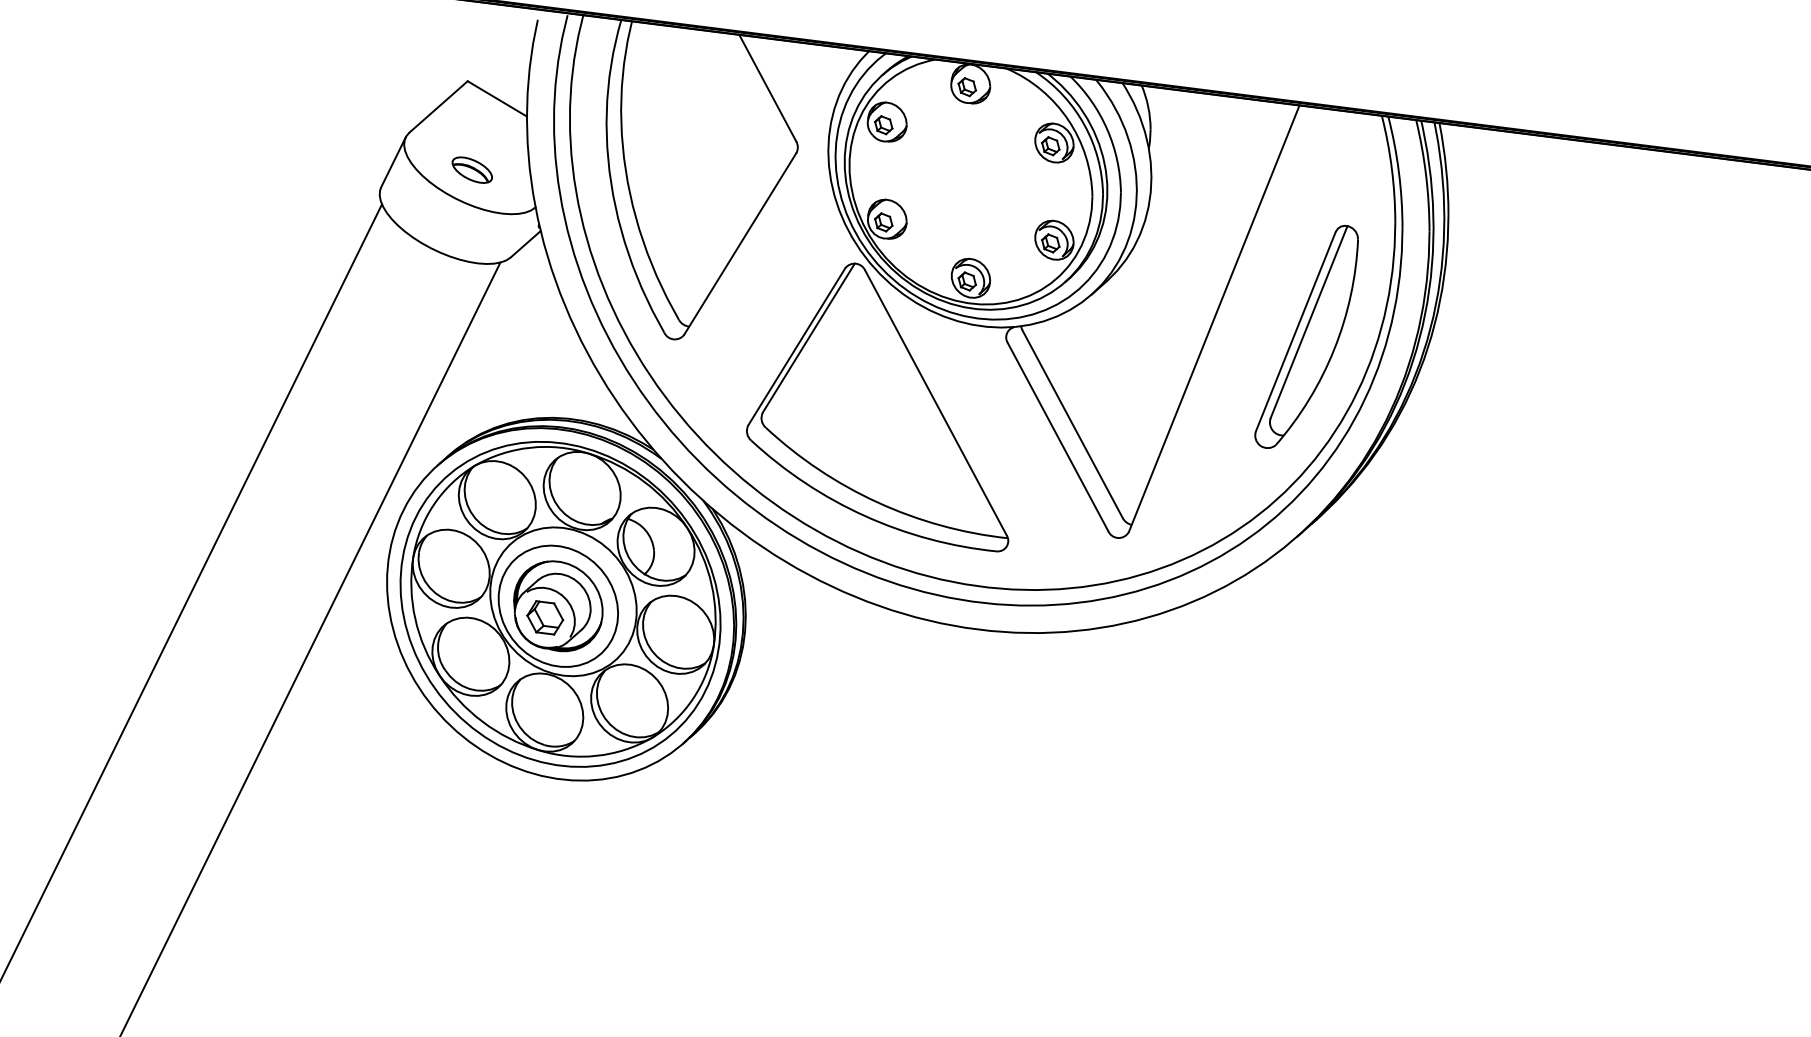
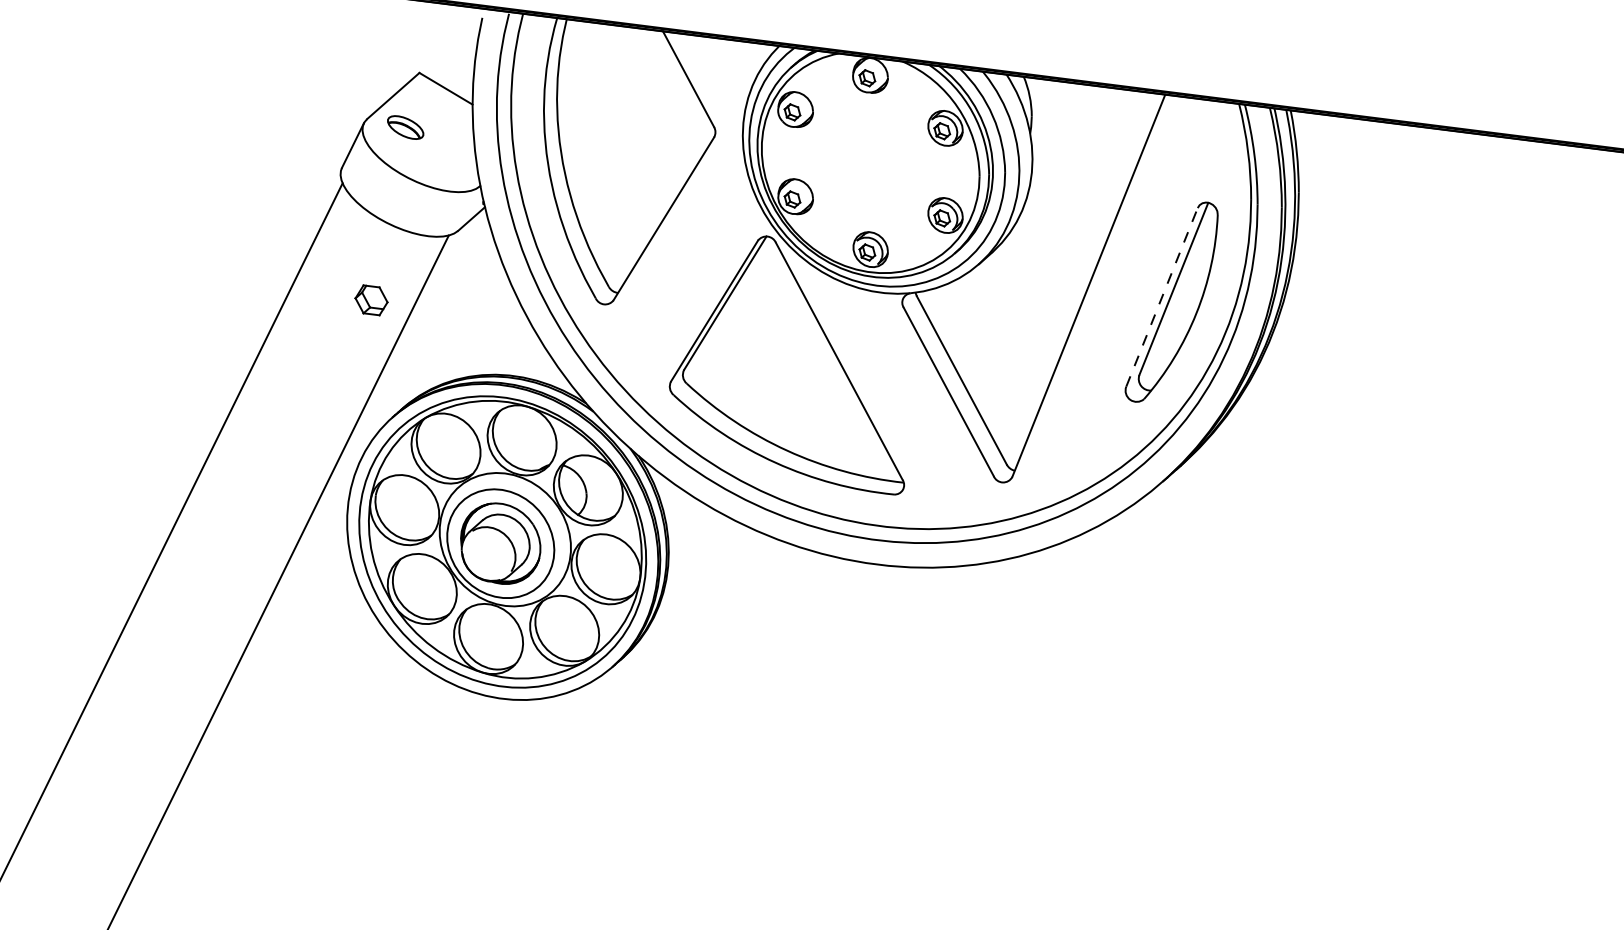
part: (471, 169) -> (404, 126), moved
line: (1296, 331) -> (1162, 297), solid -> dashed
part: (545, 617) -> (371, 300), moved

